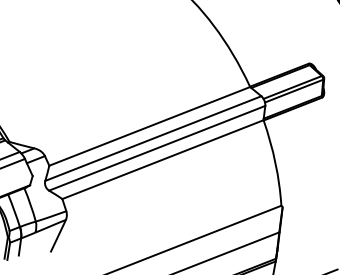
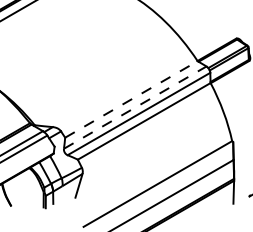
line: (149, 126) -> (131, 99), solid -> dashed
line: (153, 138) -> (135, 107), solid -> dashed

